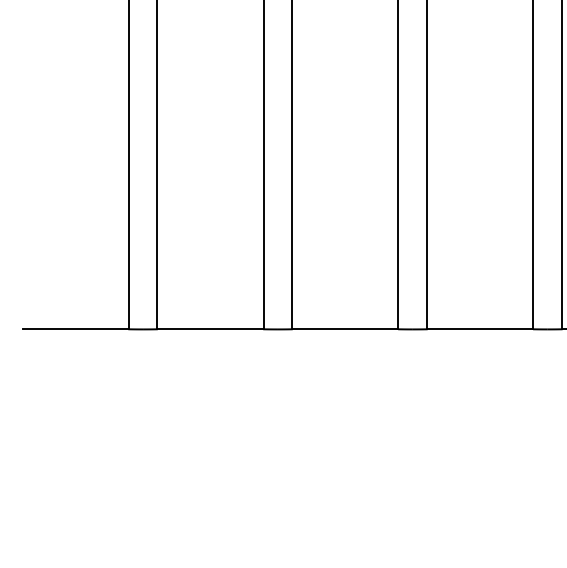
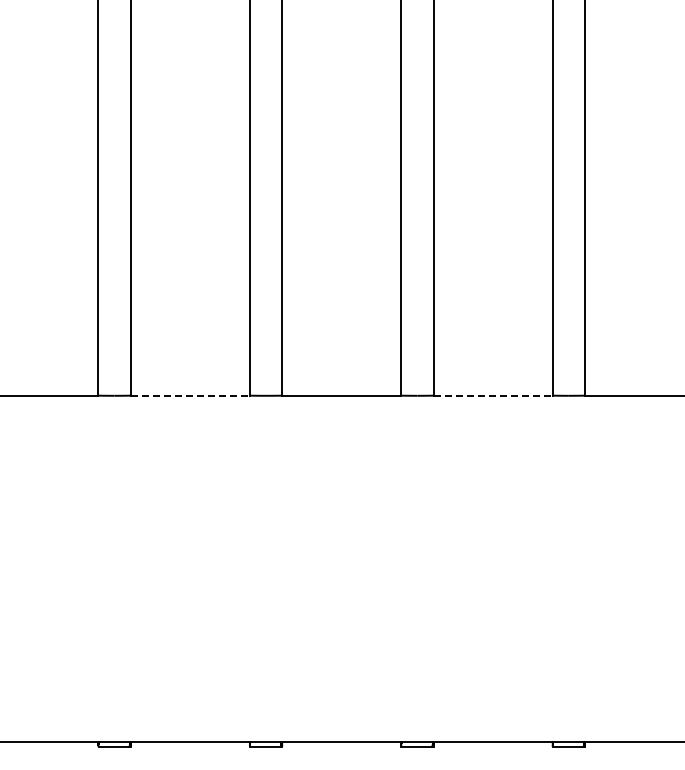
line: (210, 329) -> (190, 395), solid -> dashed
line: (480, 329) -> (493, 395), solid -> dashed

